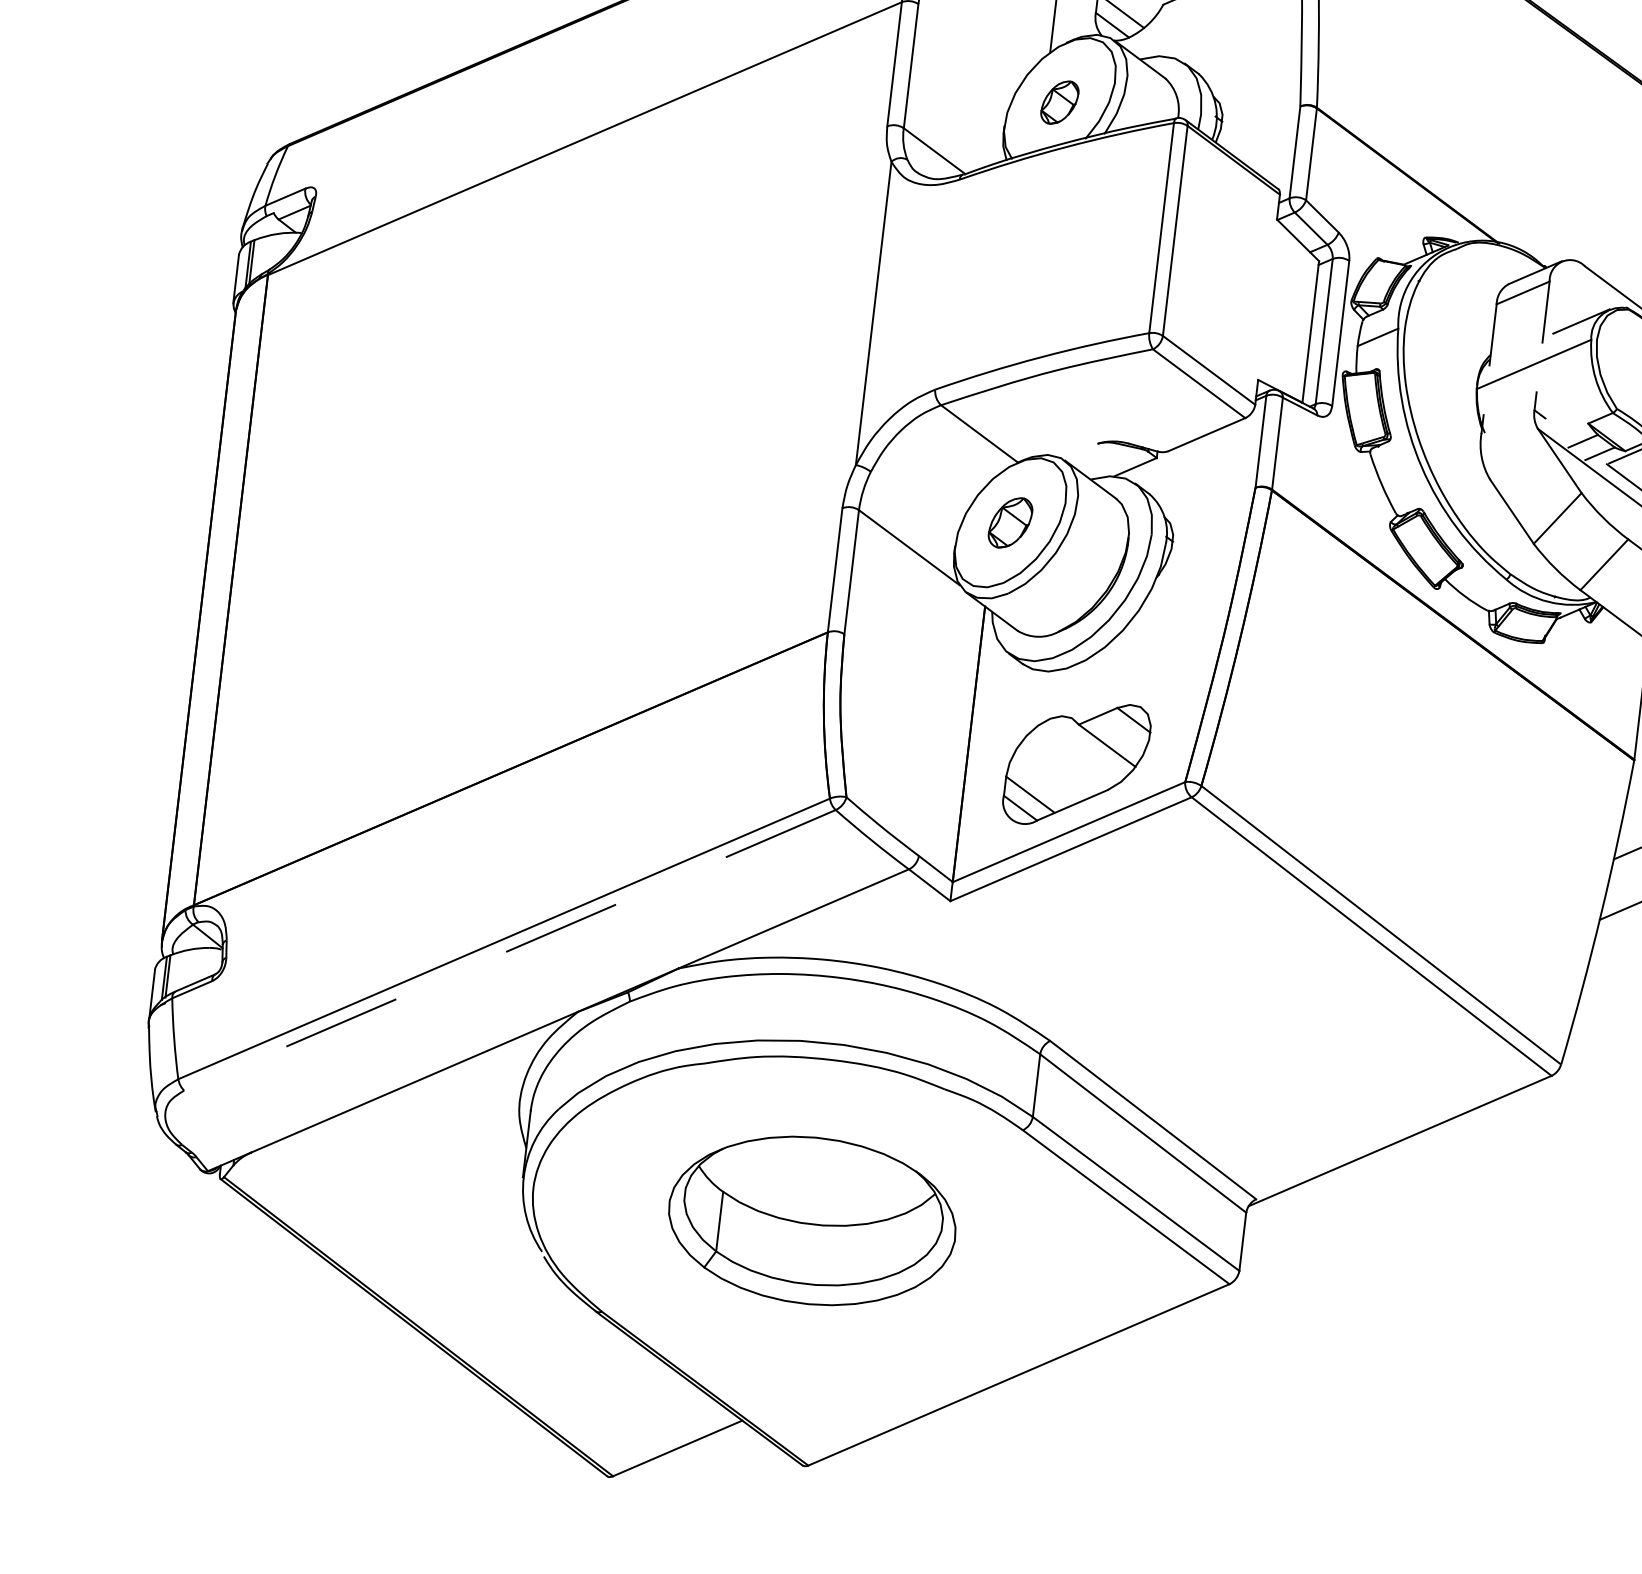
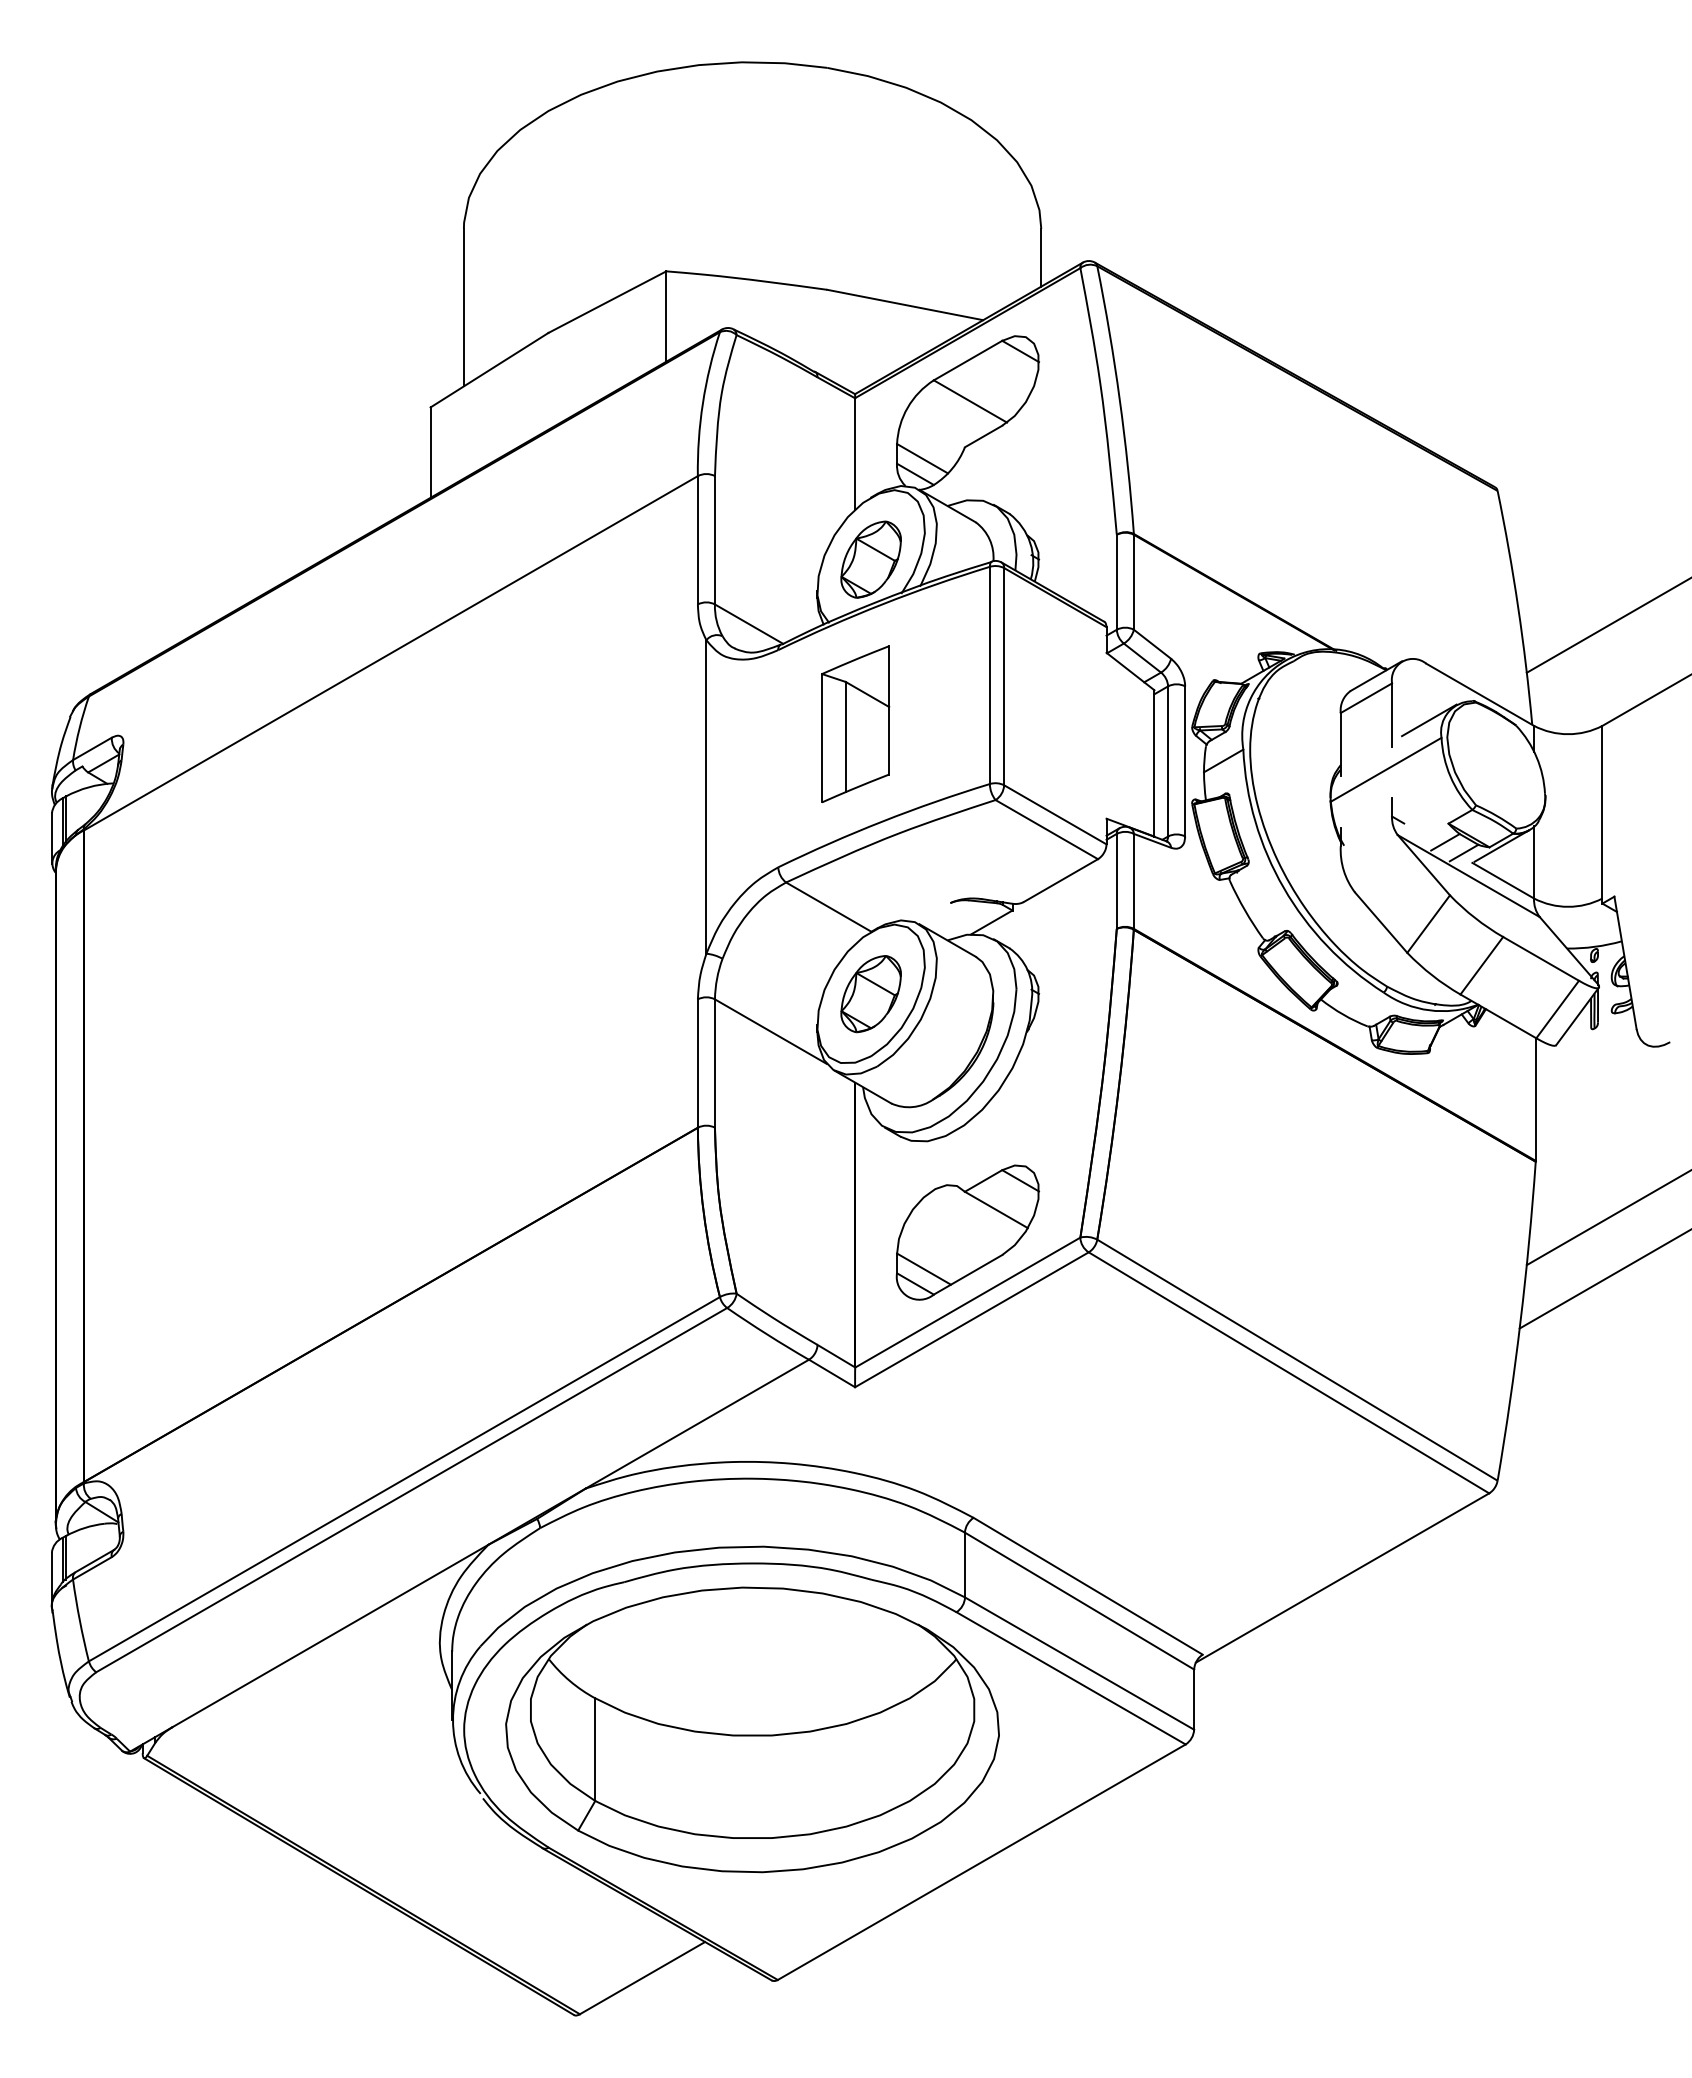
part: (1059, 102) -> (870, 559), size x1.67
part: (1026, 259) -> (855, 723), added
part: (1009, 523) -> (870, 994), size x1.43
line: (509, 950) -> (411, 1490), dashed -> solid
part: (812, 1220) -> (752, 1729), size x1.67

